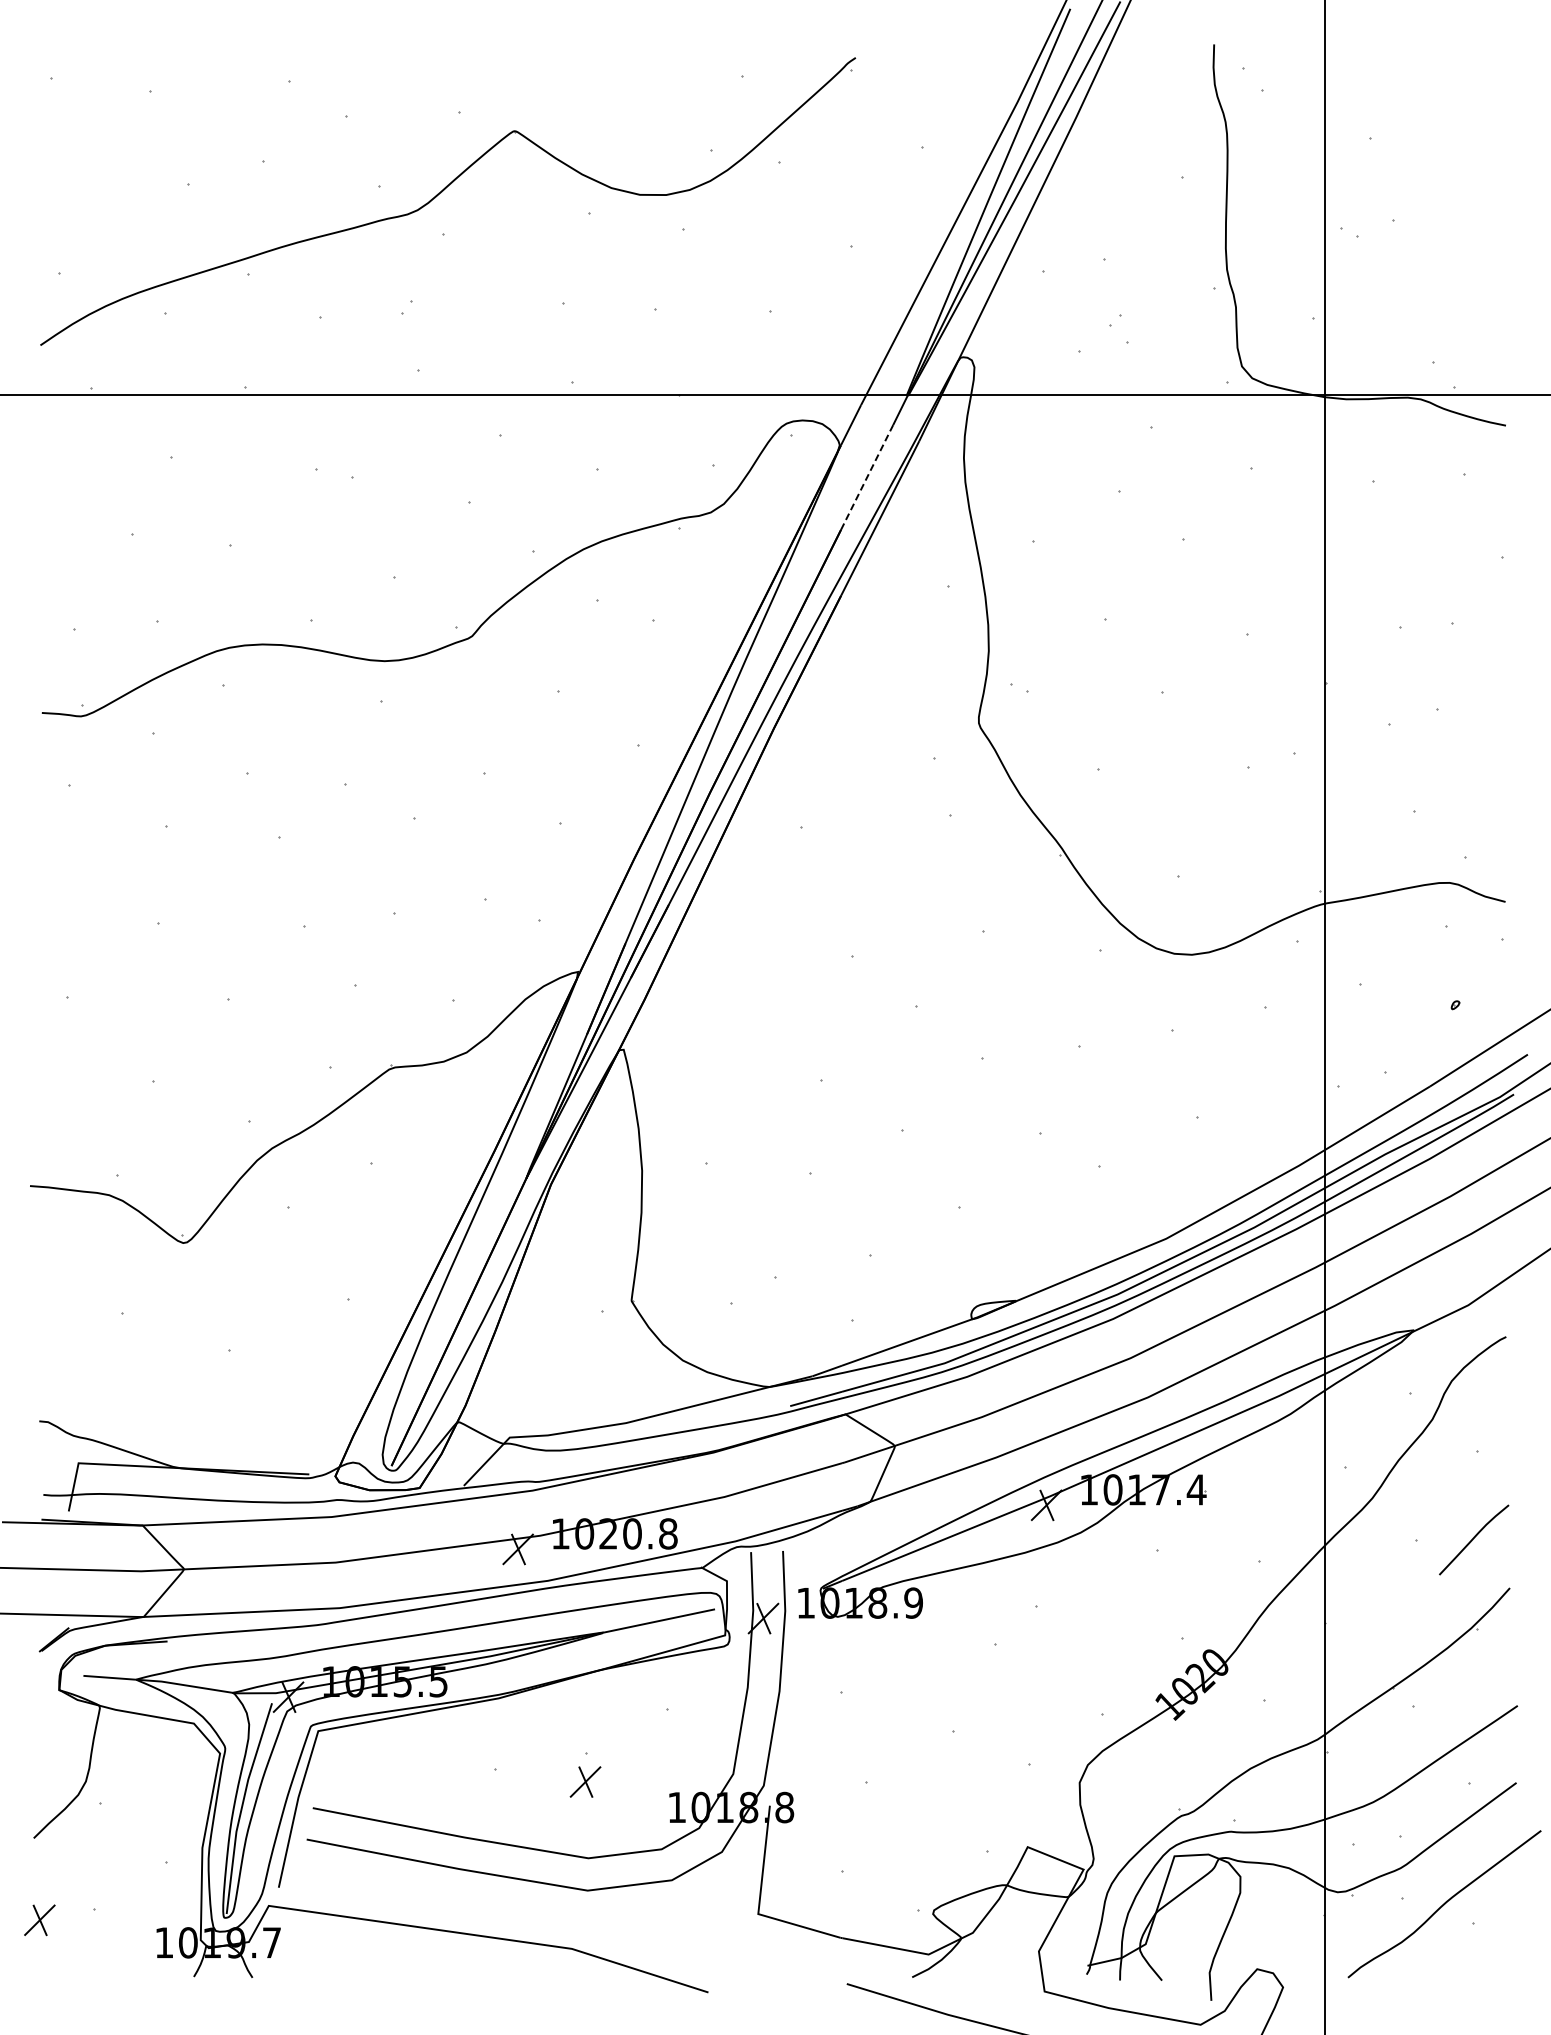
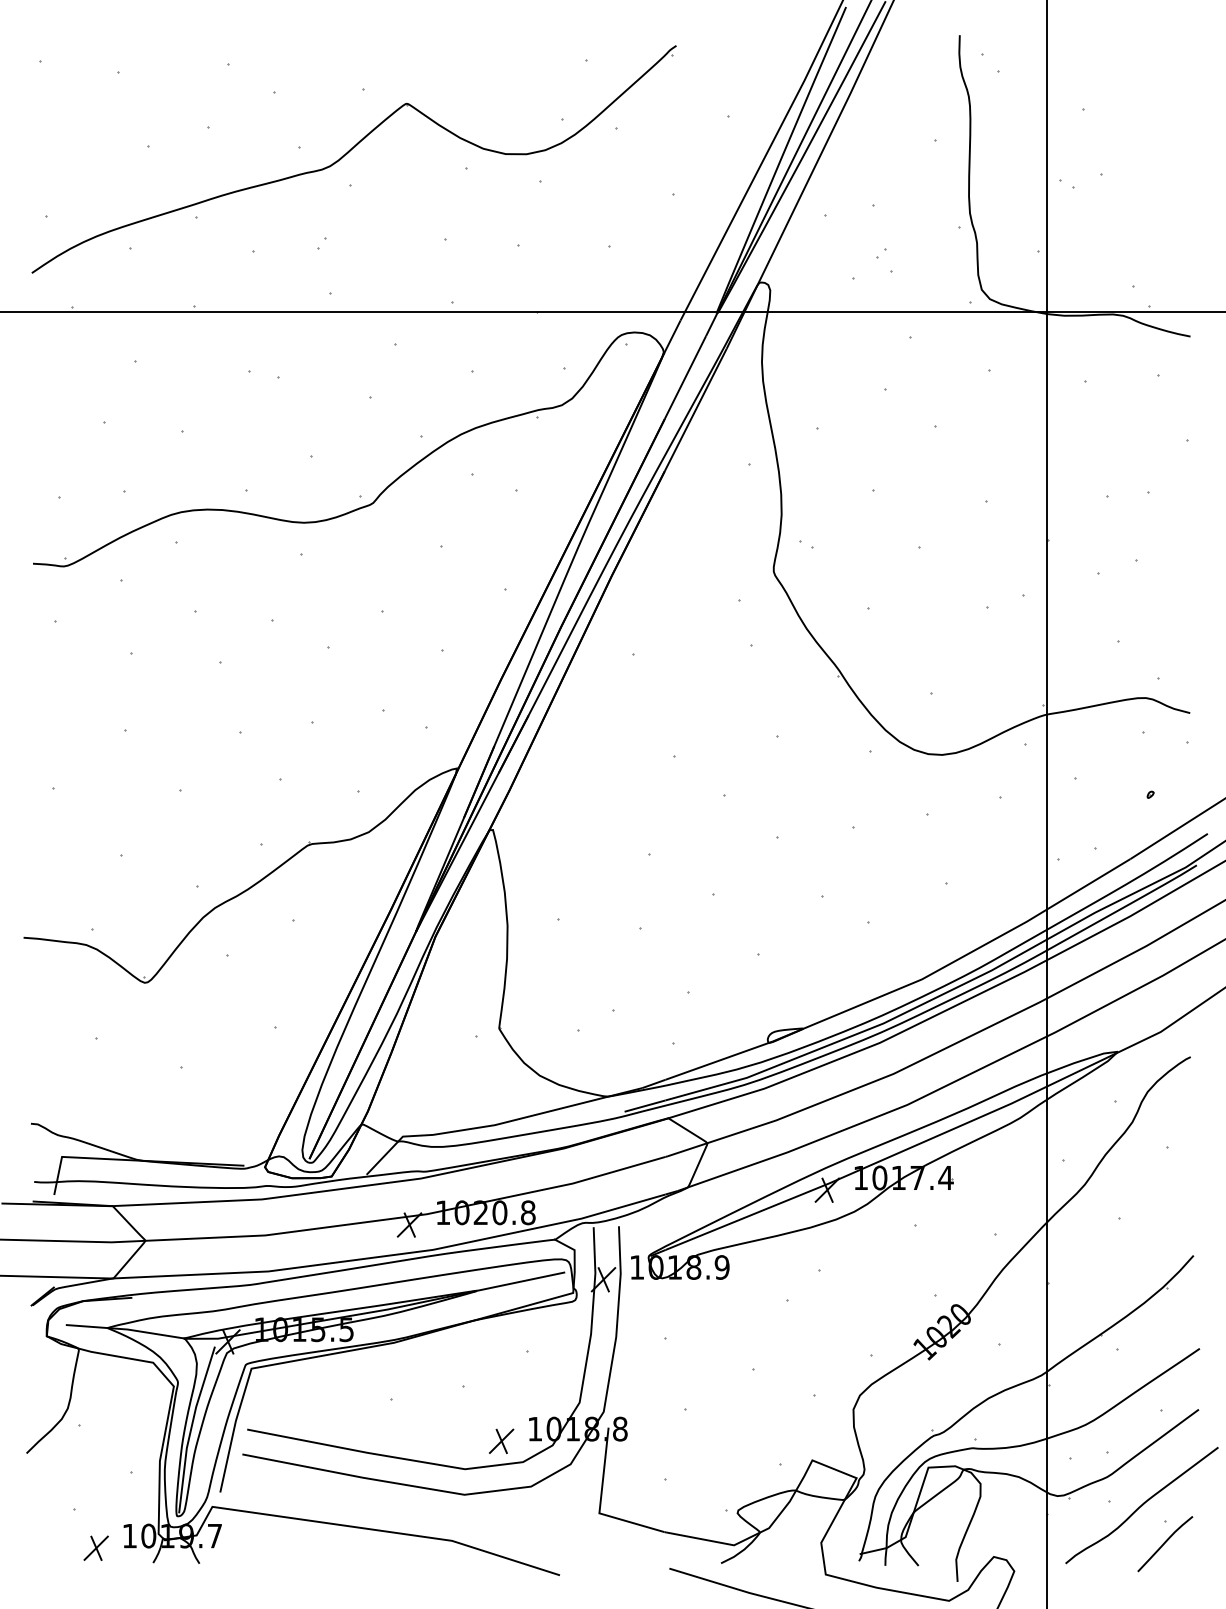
line: (867, 477) -> (685, 377), dashed -> solid
curve: (1474, 1538) -> (1165, 1542), moved
part: (585, 1781) -> (501, 1440), moved
part: (39, 1920) -> (95, 1548), moved

